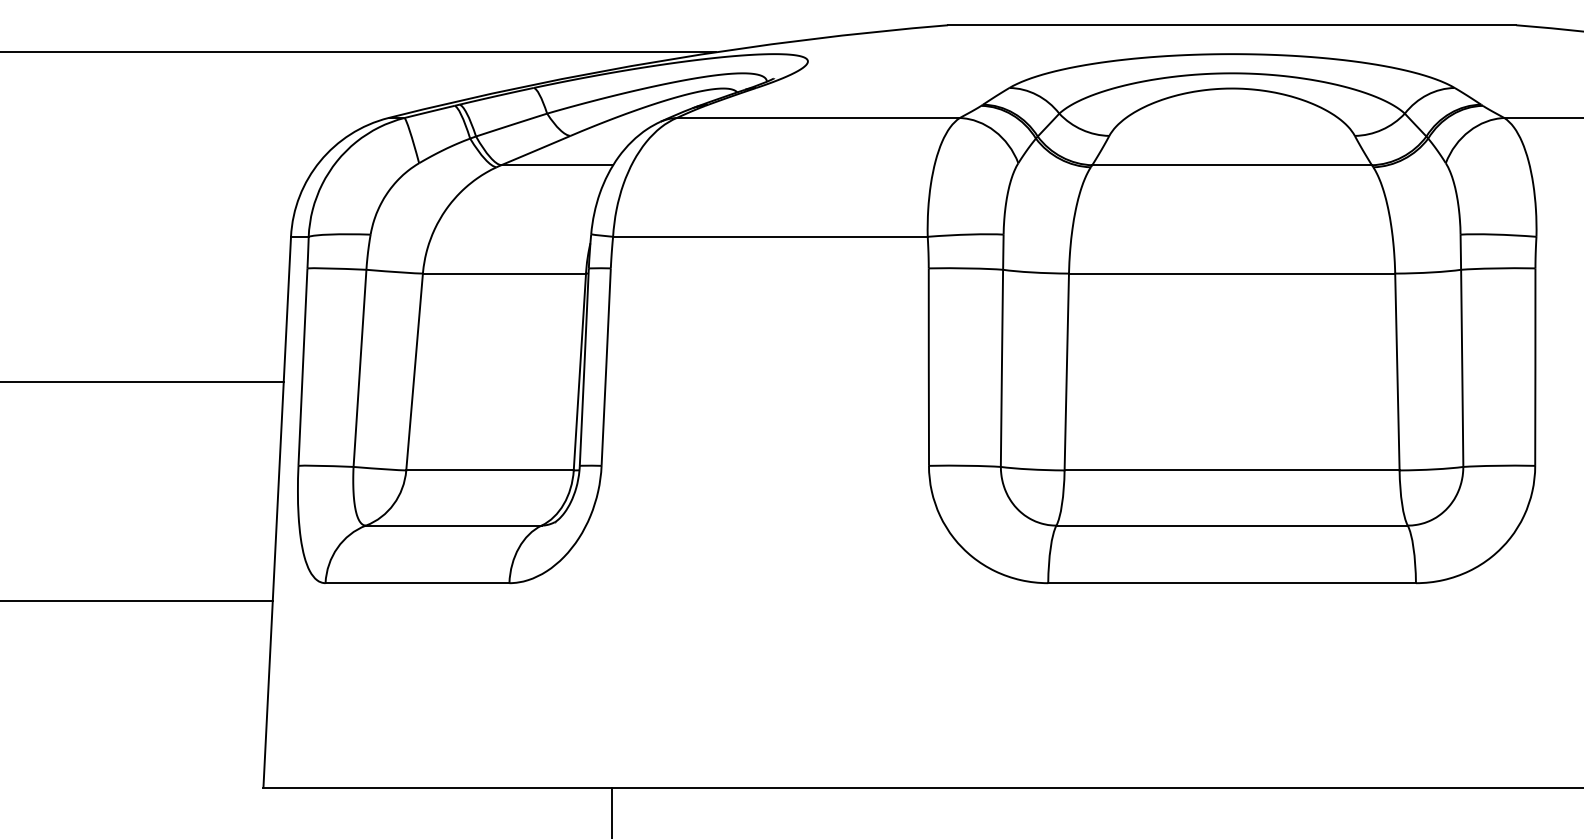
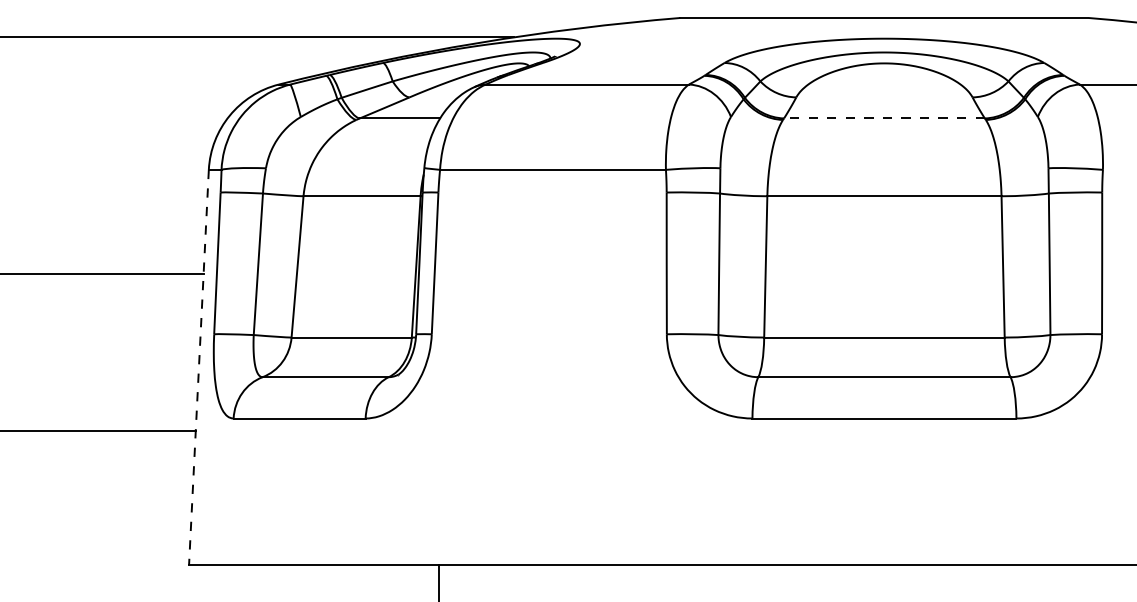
line: (1232, 165) -> (884, 118), solid -> dashed
line: (277, 512) -> (199, 367), solid -> dashed

